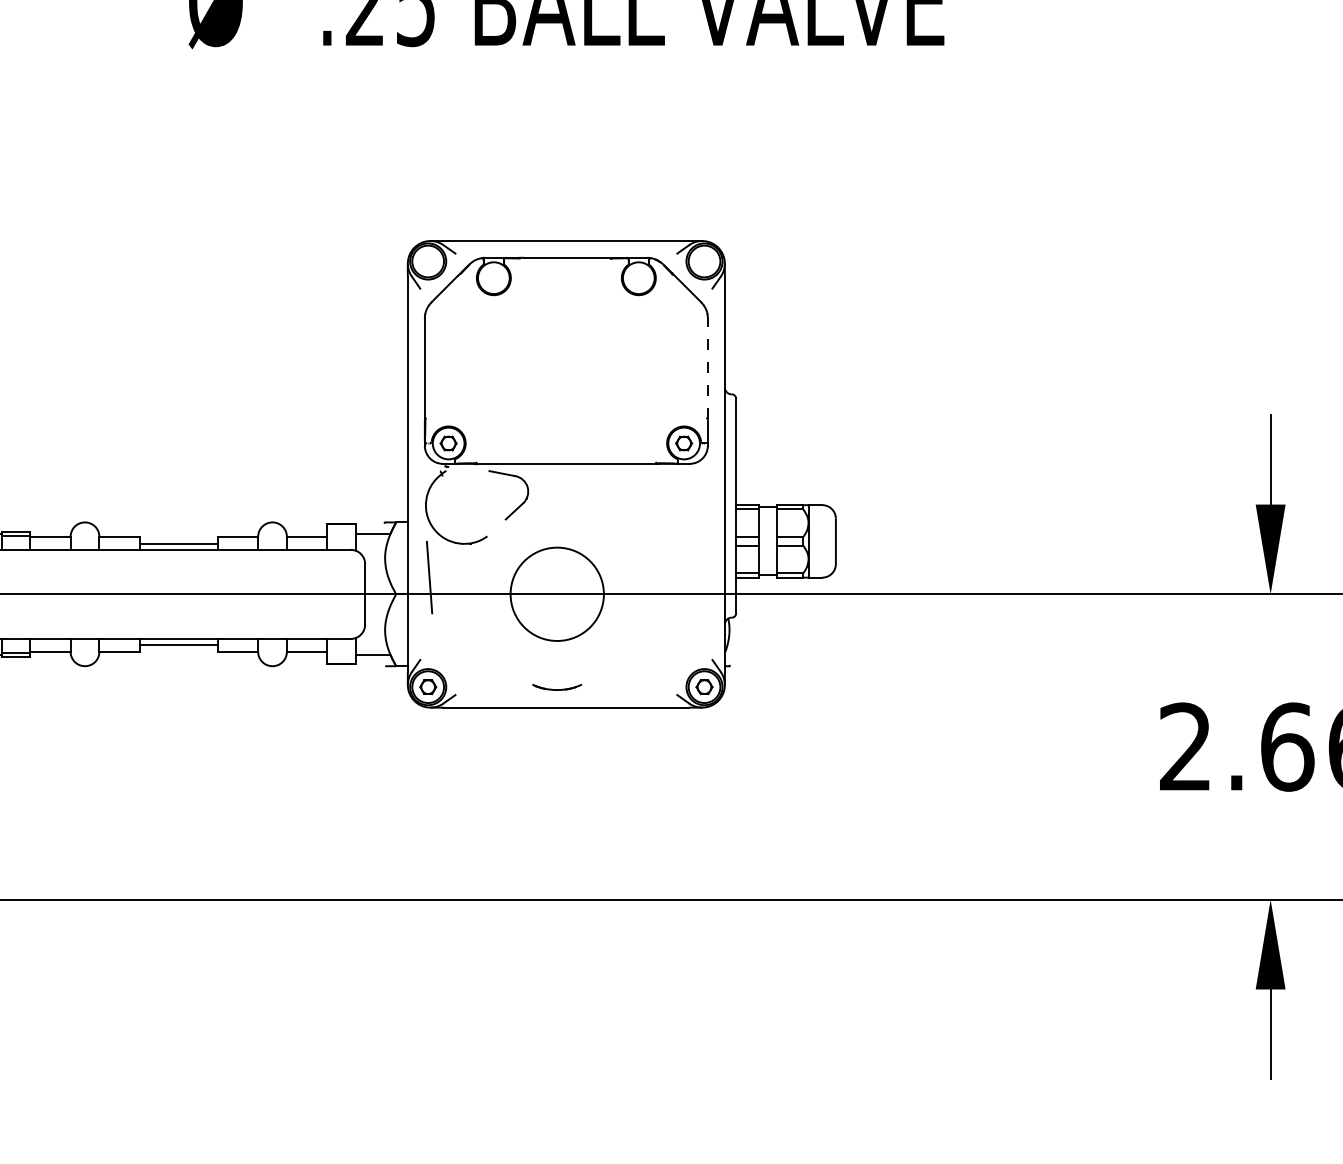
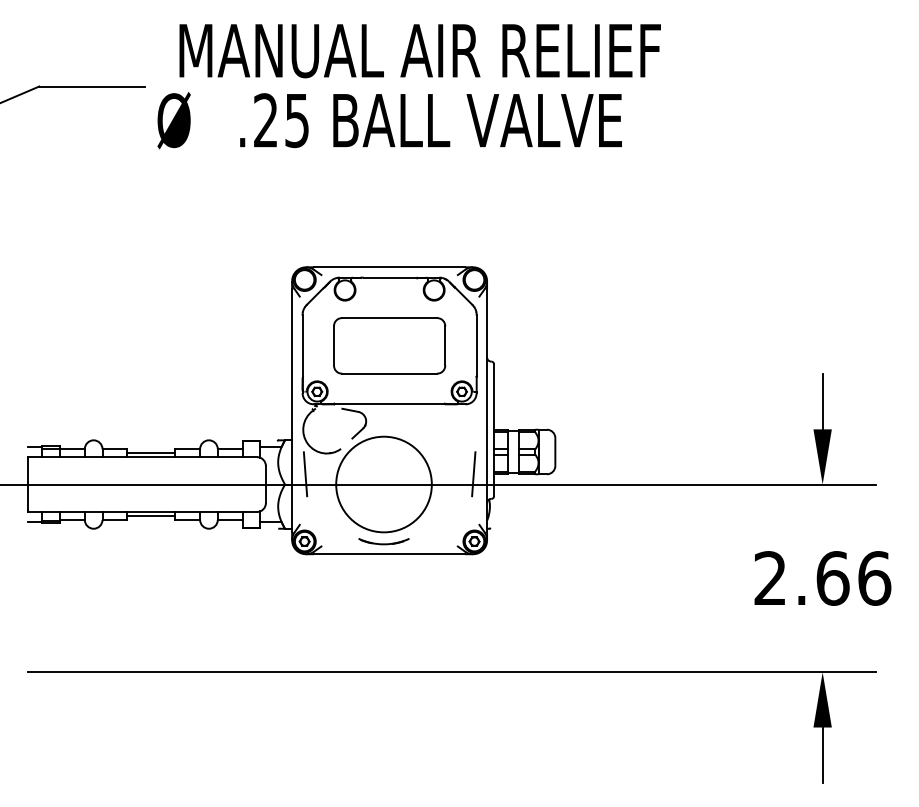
part: (566, 368) -> (389, 345), added
line: (707, 368) -> (476, 345), dashed -> solid
line: (702, 577) -> (473, 474), added
circle: (556, 594) -> (383, 484), size x1.67
part: (556, 686) -> (383, 541), size x1.67

